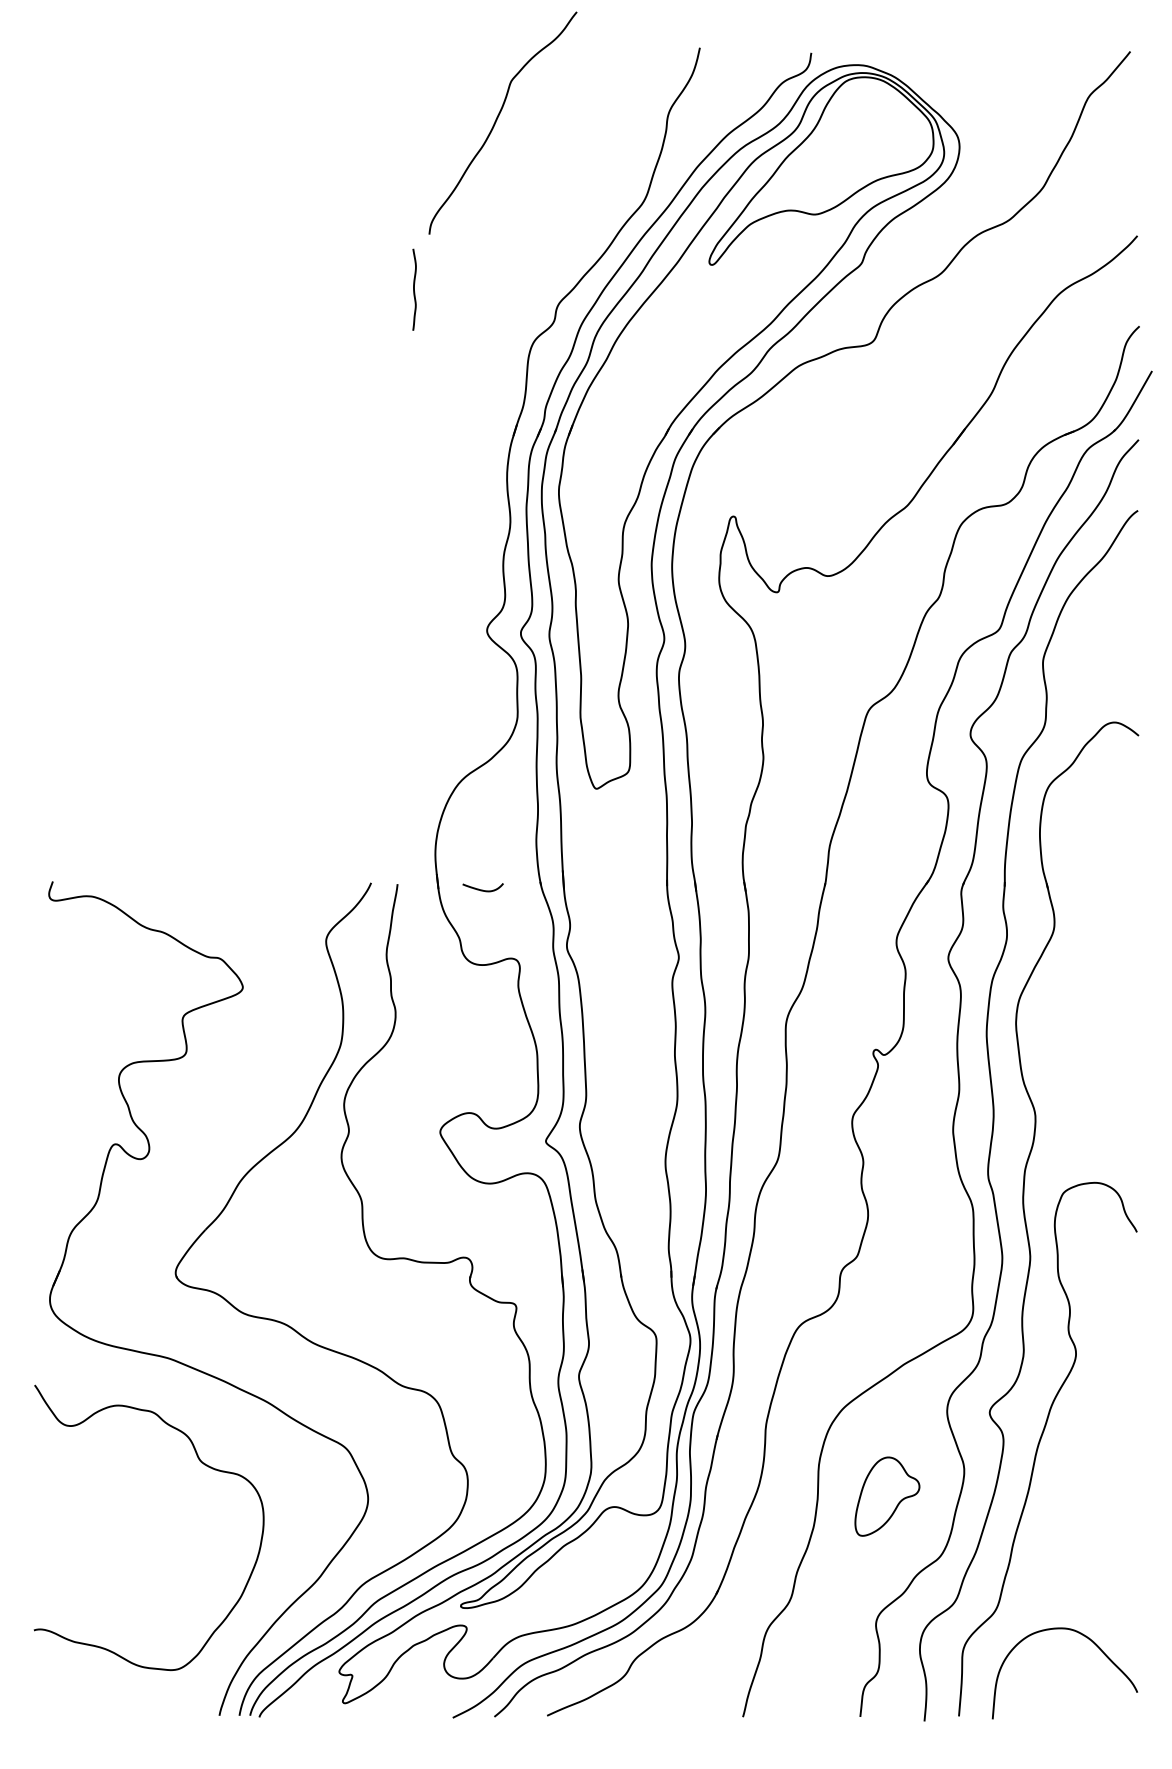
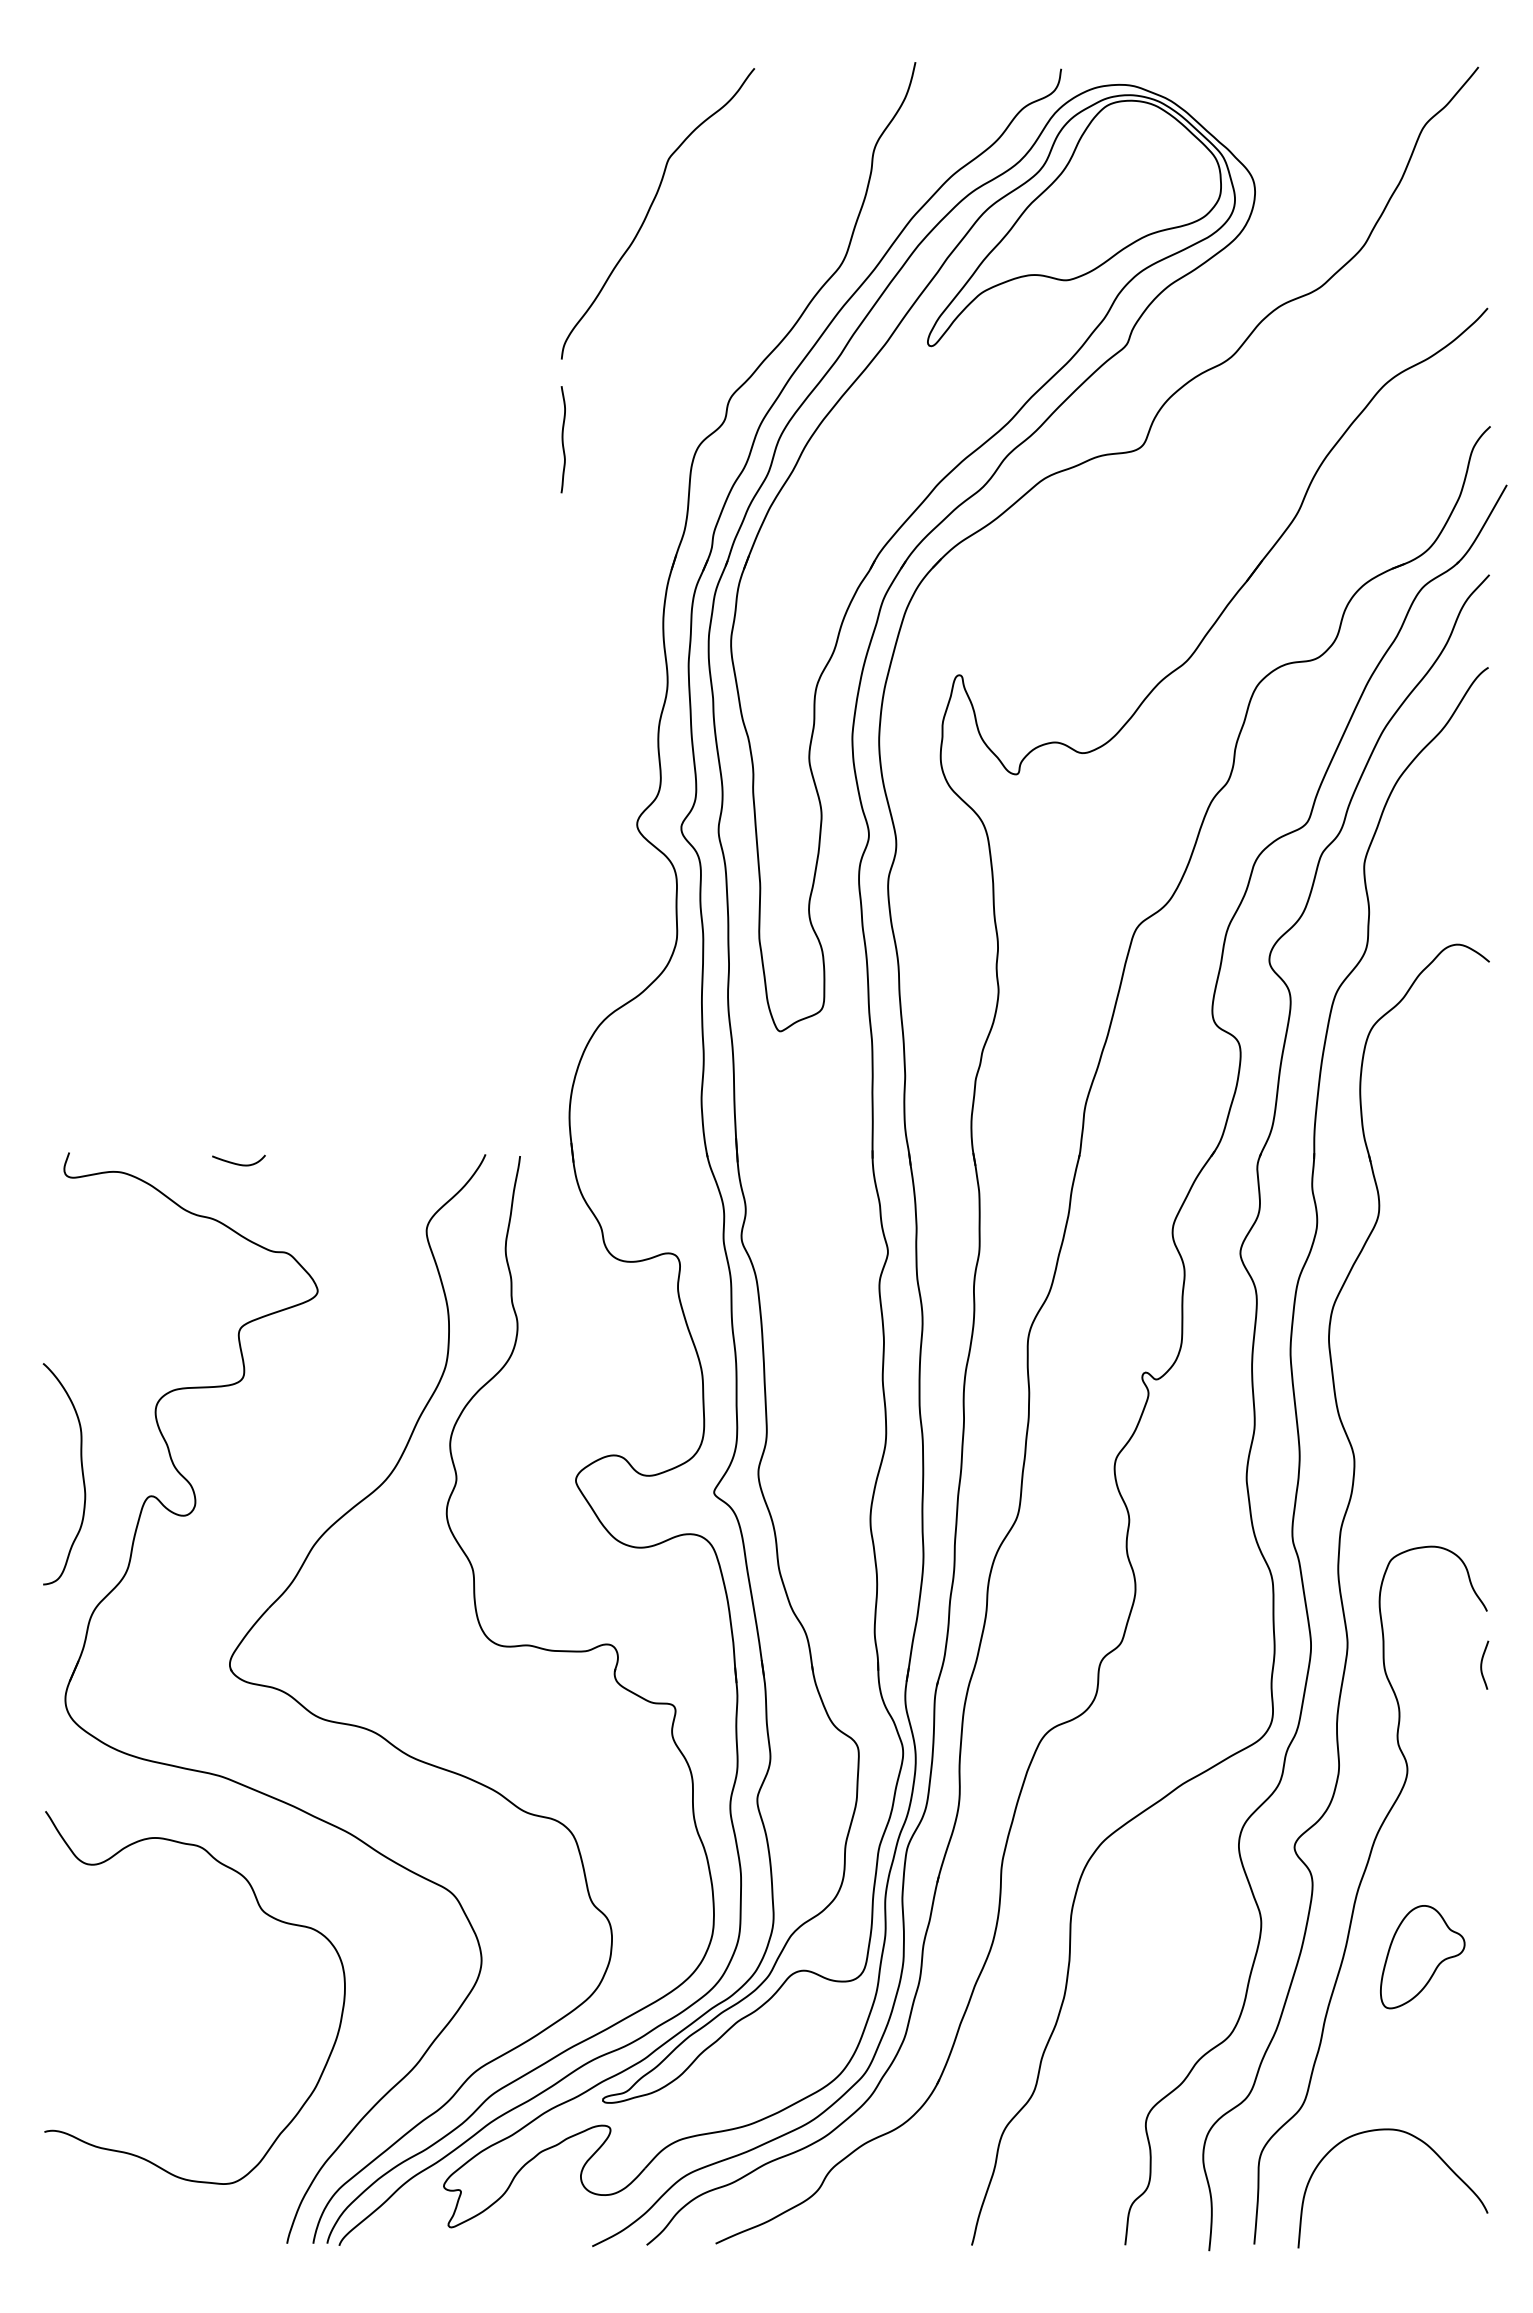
curve: (497, 119) -> (650, 209), moved
curve: (413, 289) -> (562, 439), moved
curve: (482, 889) -> (238, 1163), moved
curve: (62, 1126) -> (81, 1472), added
curve: (1133, 1272) -> (1482, 1664), added
part: (887, 1496) -> (1422, 1957), moved

